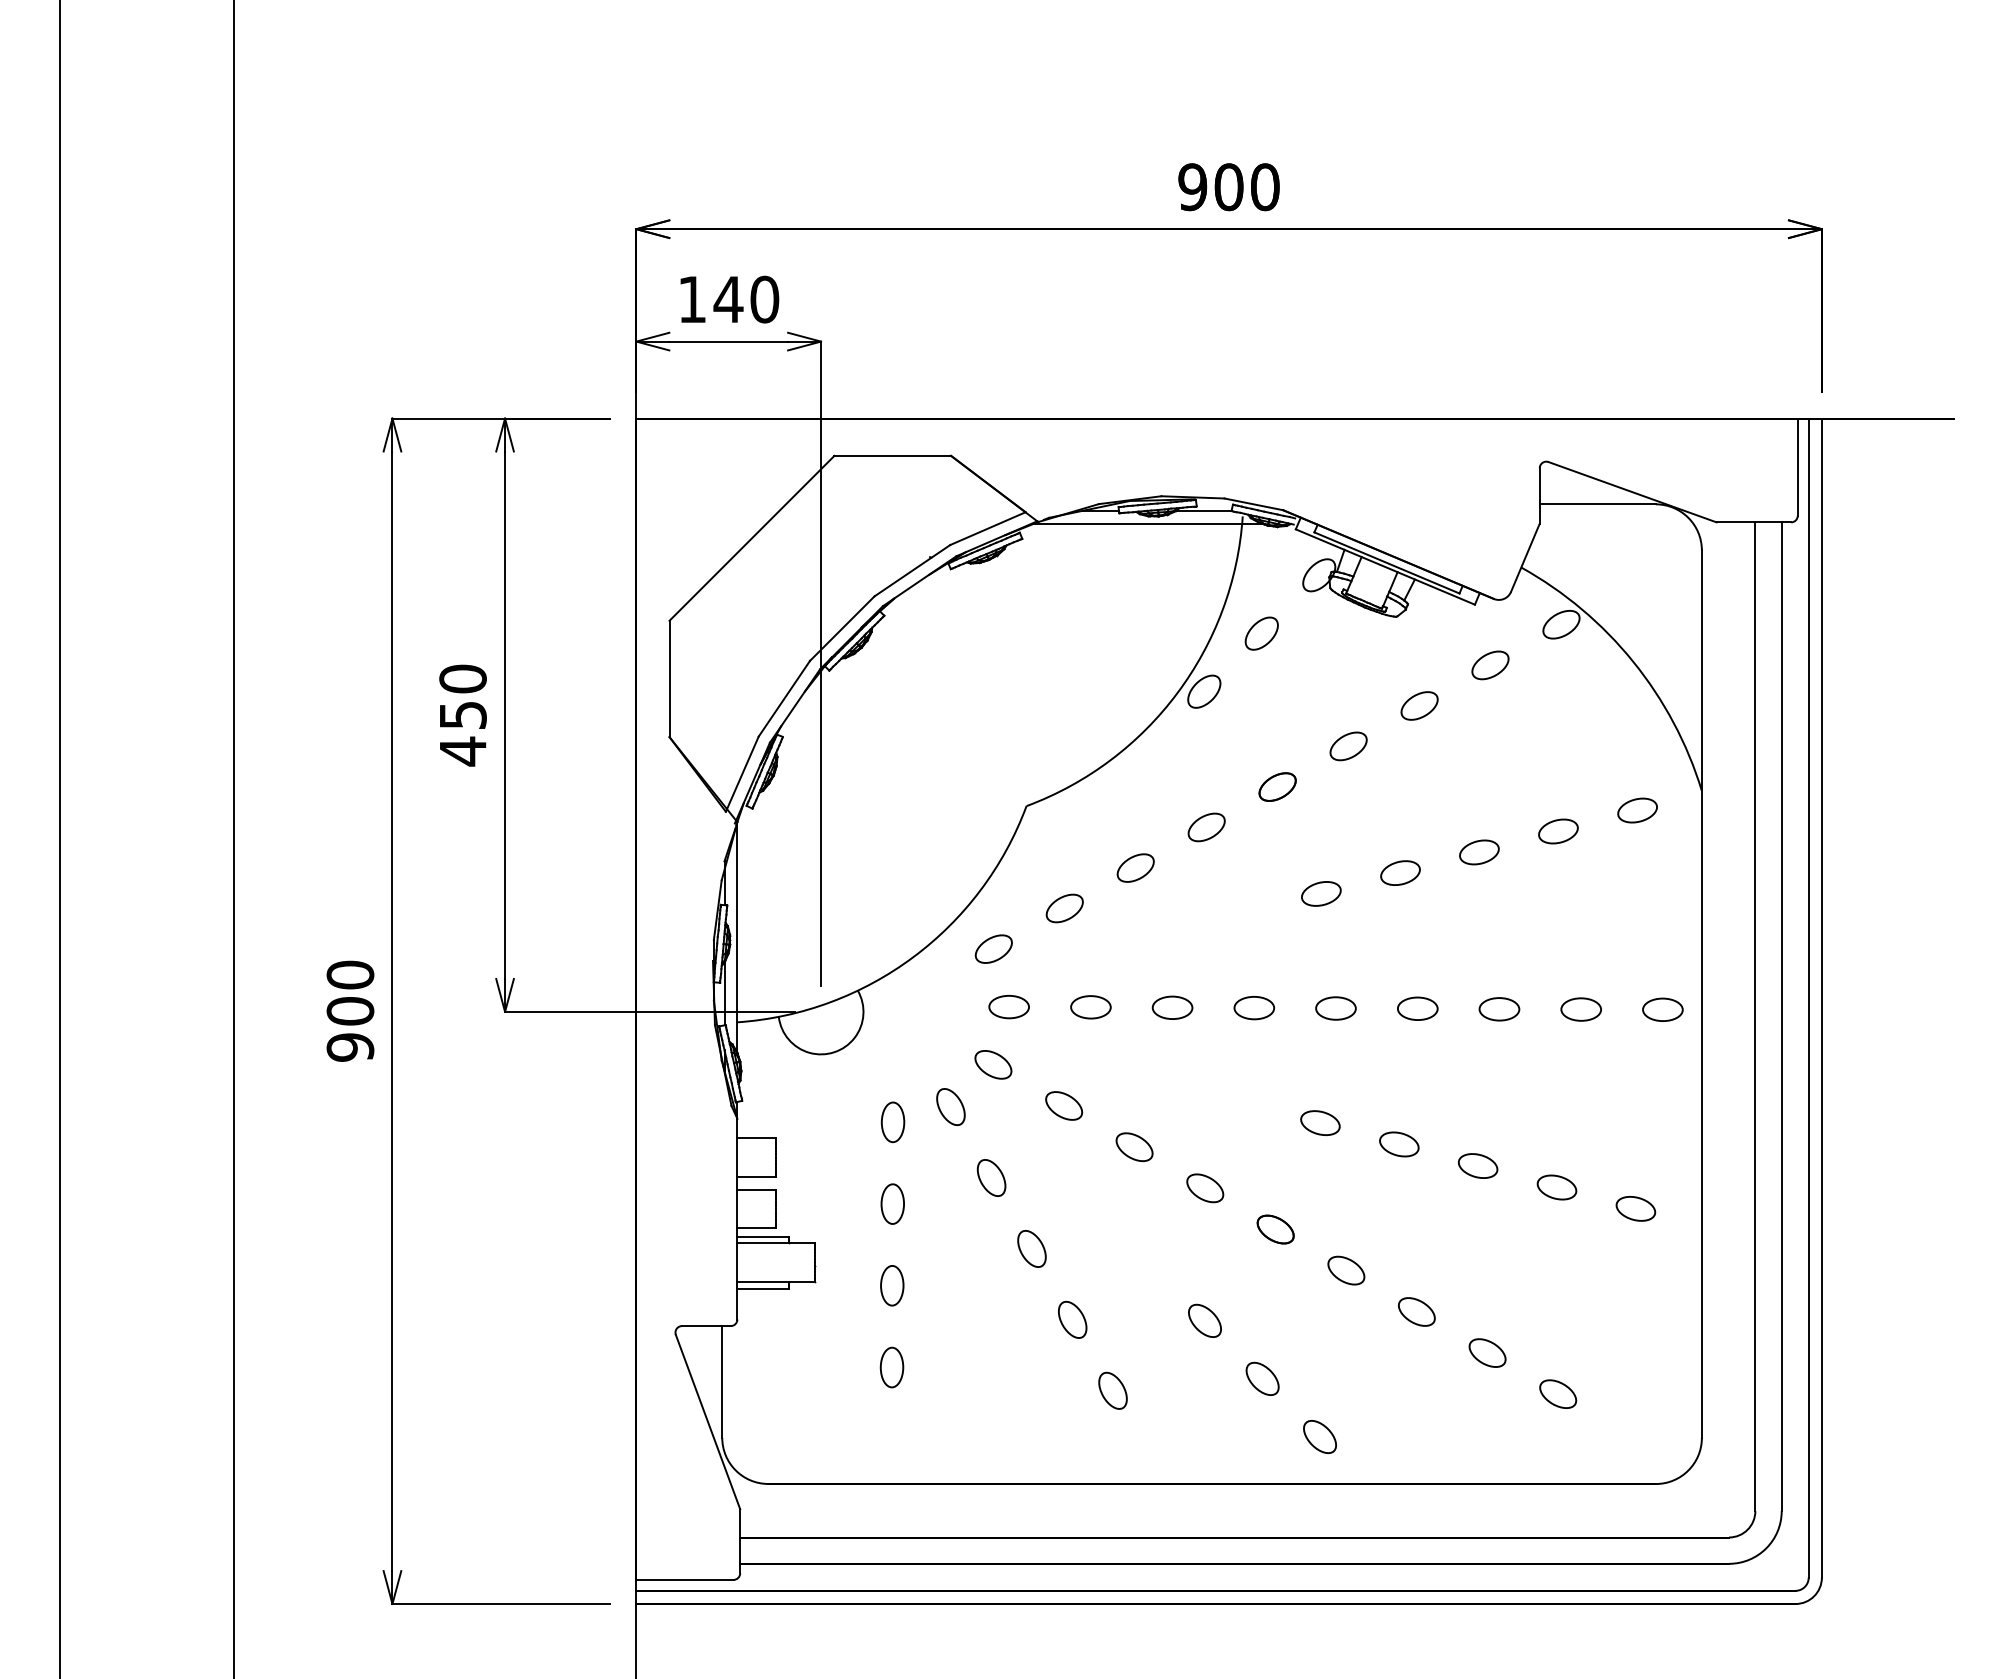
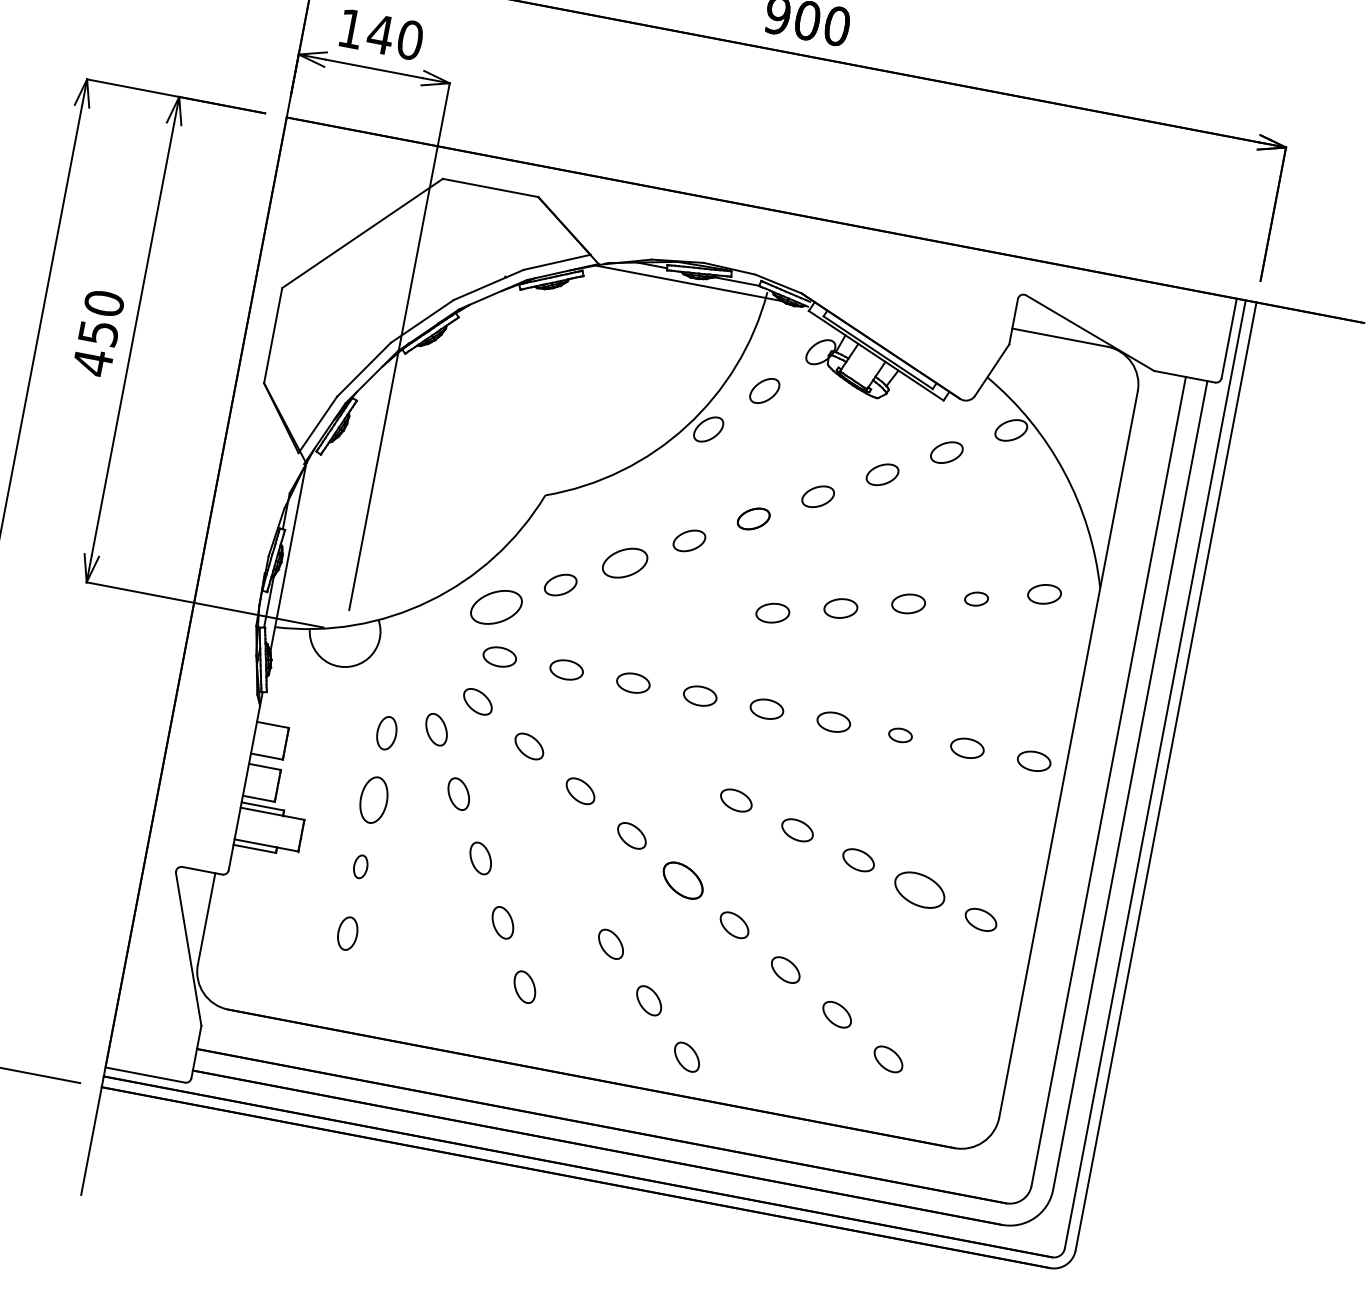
part: (1558, 831) -> (976, 599), size x0.7
part: (1135, 867) -> (624, 562), size x1.4
part: (993, 948) -> (496, 606), size x1.6
part: (1499, 1009) -> (900, 735), size x0.7
part: (1556, 1187) -> (919, 890), size x1.6
part: (892, 1203) -> (373, 799), size x1.4
part: (1275, 1229) -> (682, 880), size x1.4
part: (892, 1285) -> (360, 866), size x0.7

